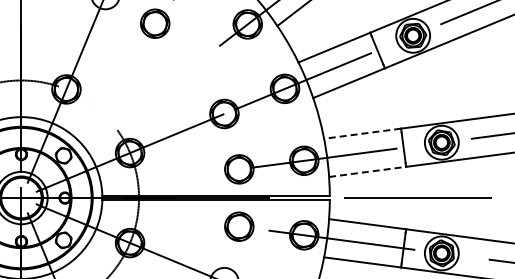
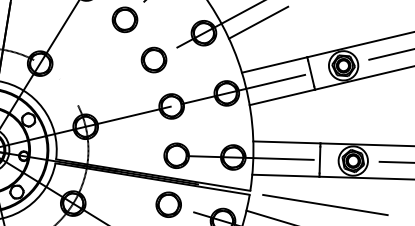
part: (195, 64) -> (153, 60), added
line: (362, 133) -> (286, 142), dashed -> solid
line: (367, 171) -> (285, 175), dashed -> solid

